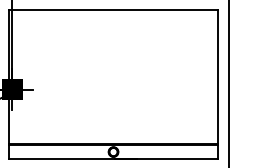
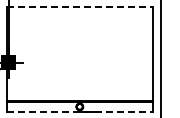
line: (114, 9) -> (80, 6), solid -> dashed
line: (114, 158) -> (80, 111), solid -> dashed

